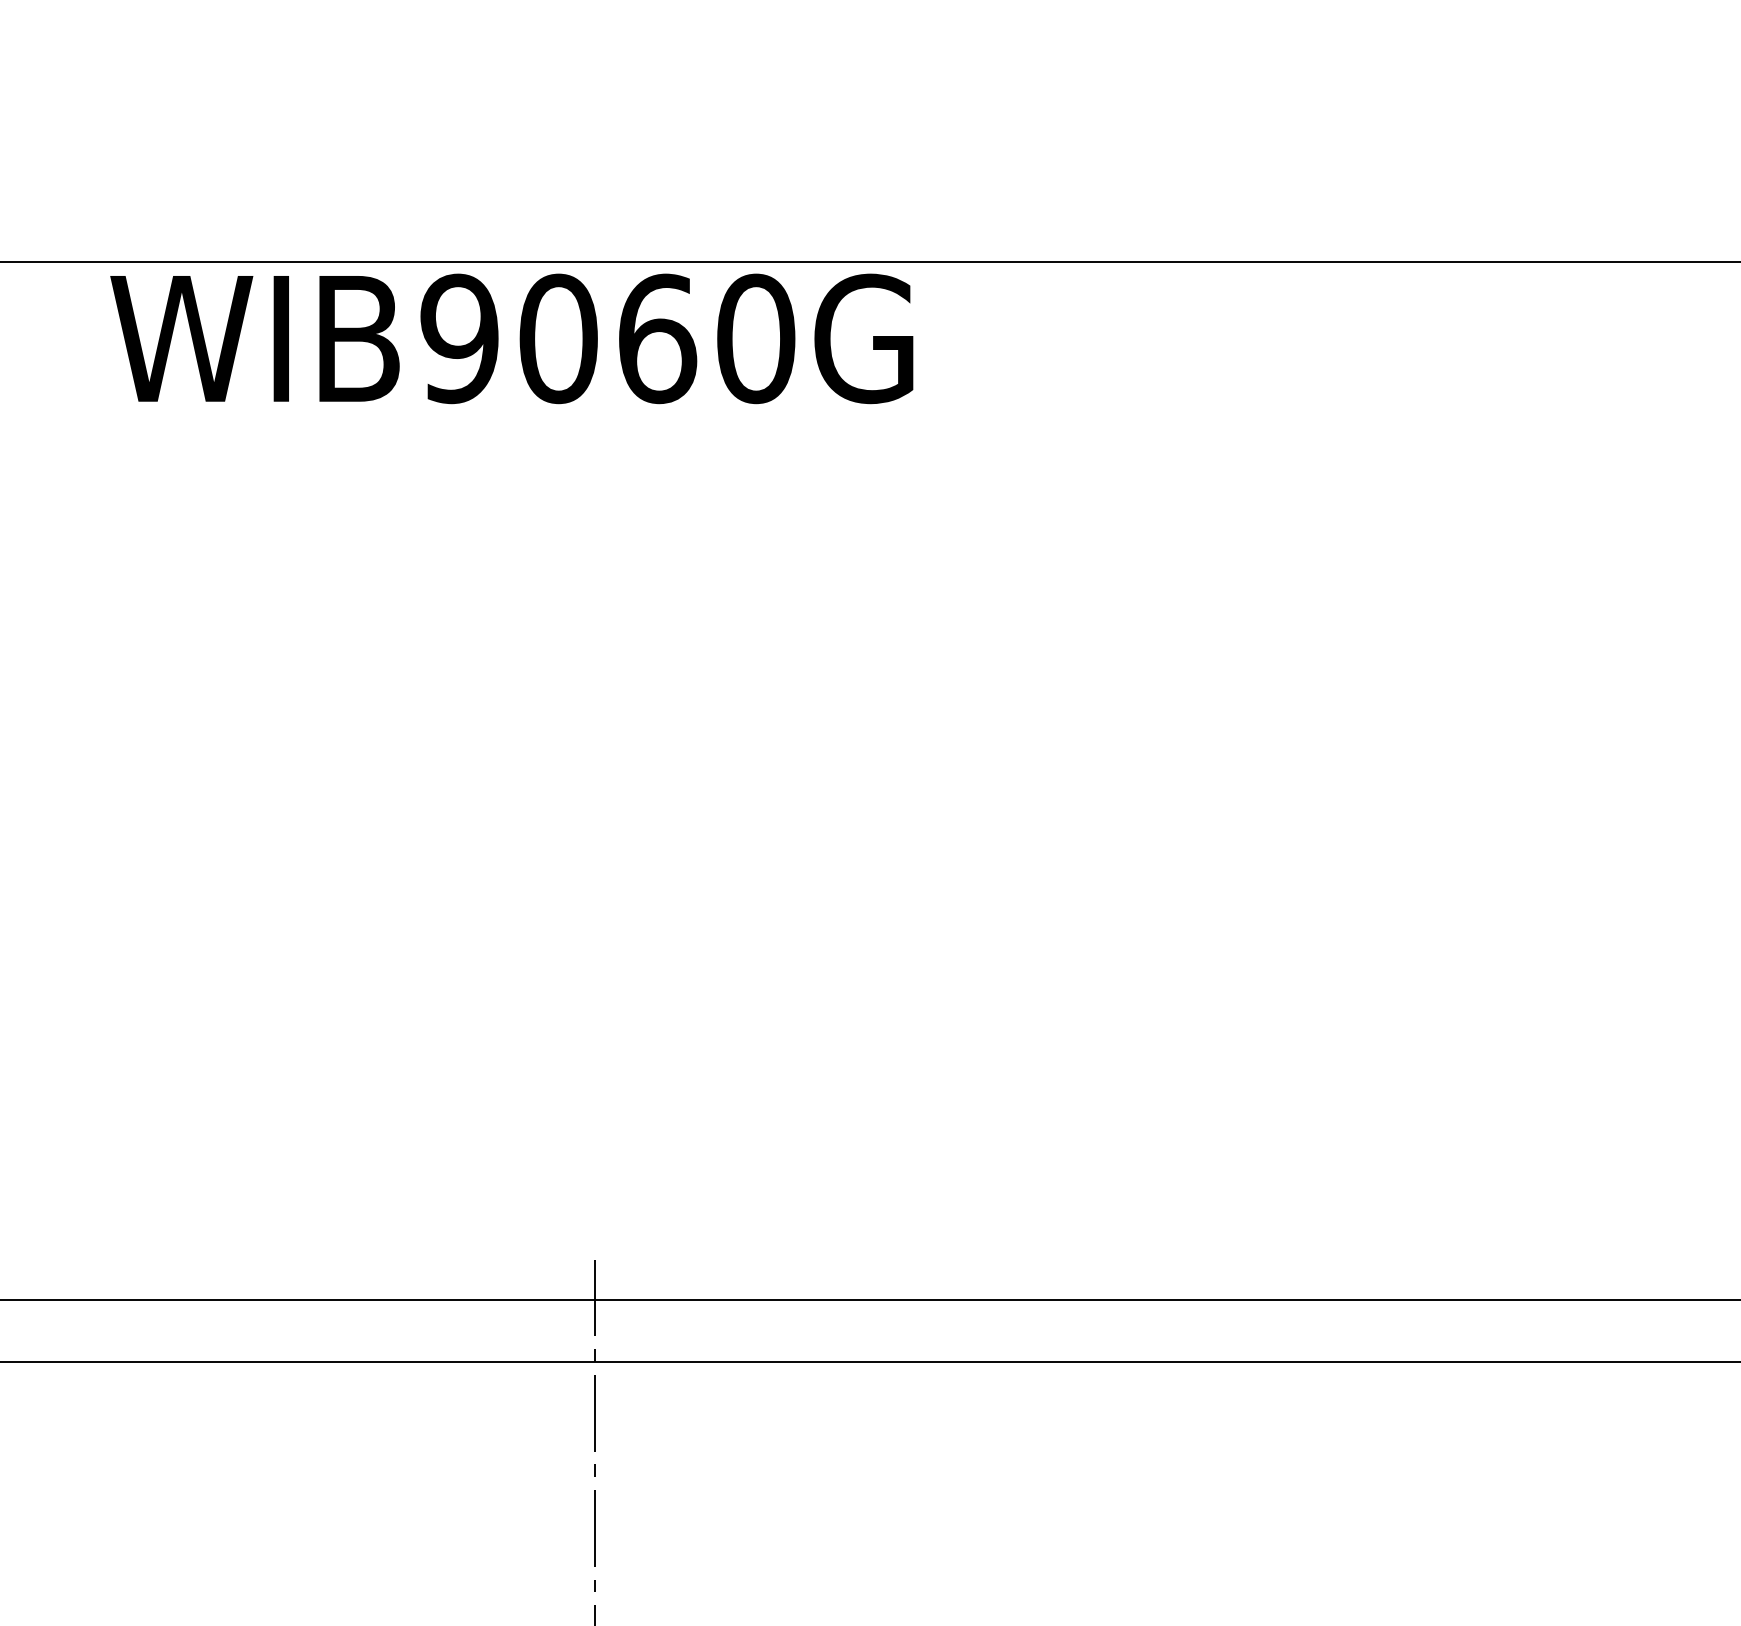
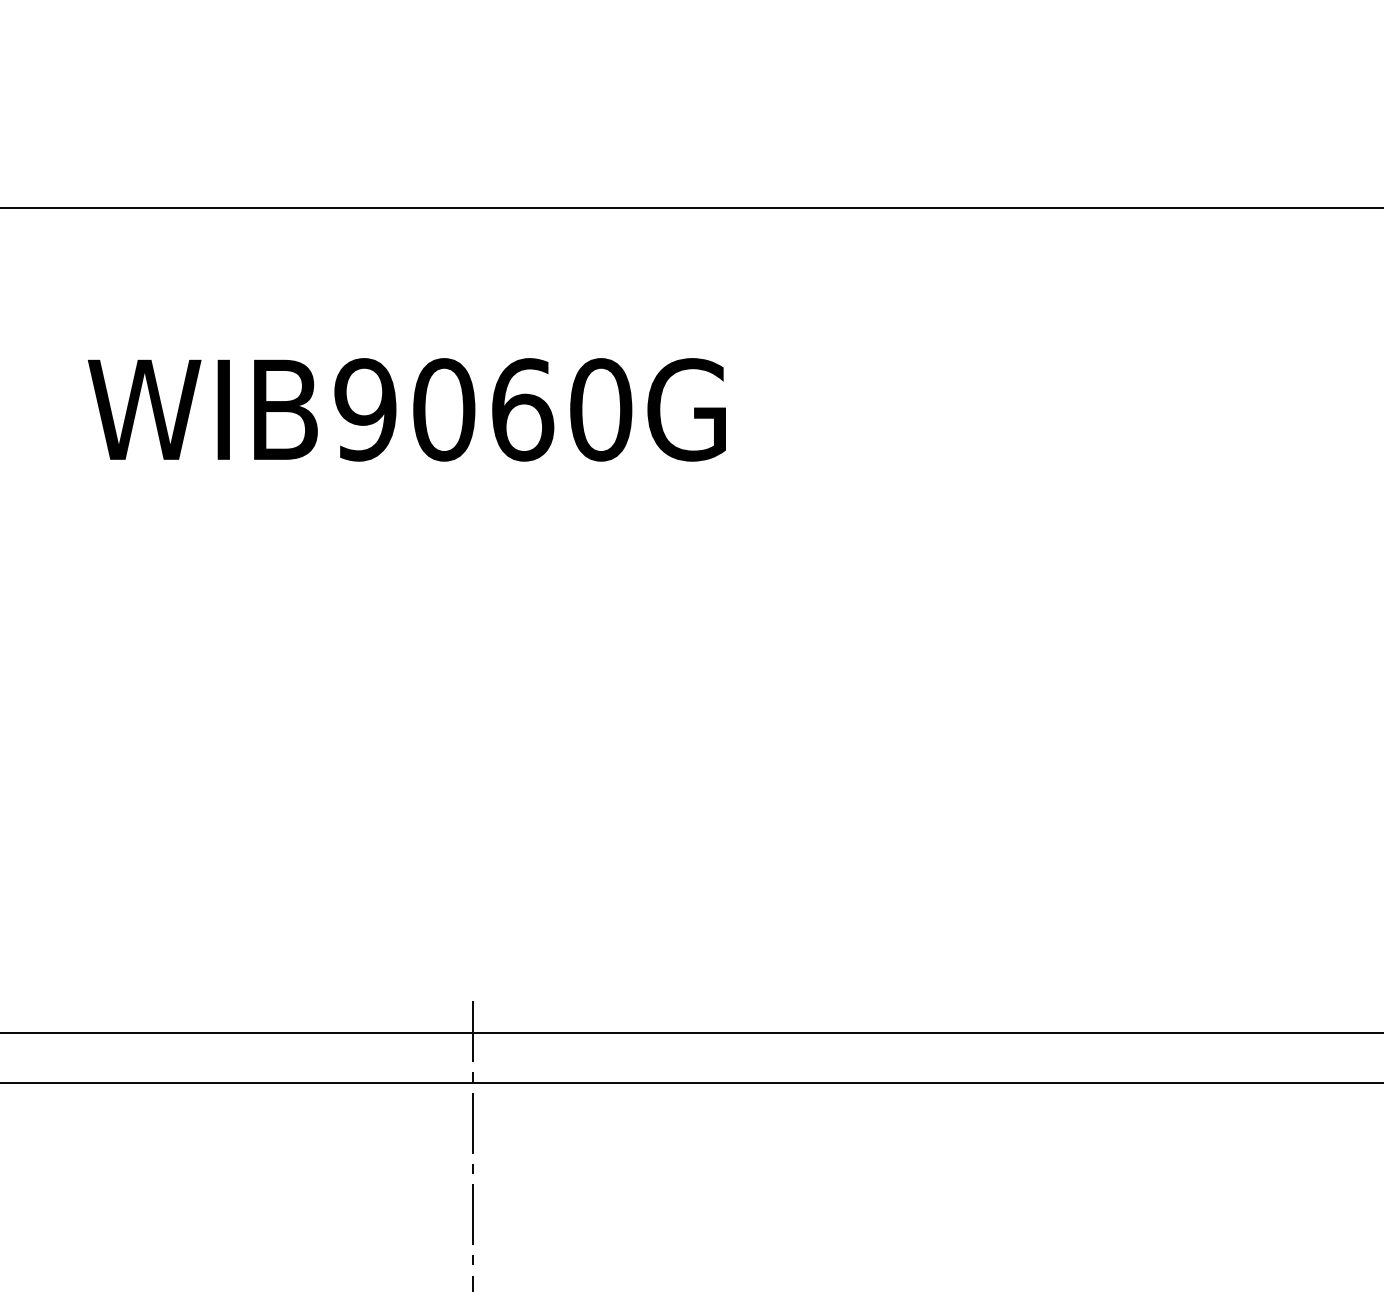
text: (511, 338) -> (406, 409), moved

